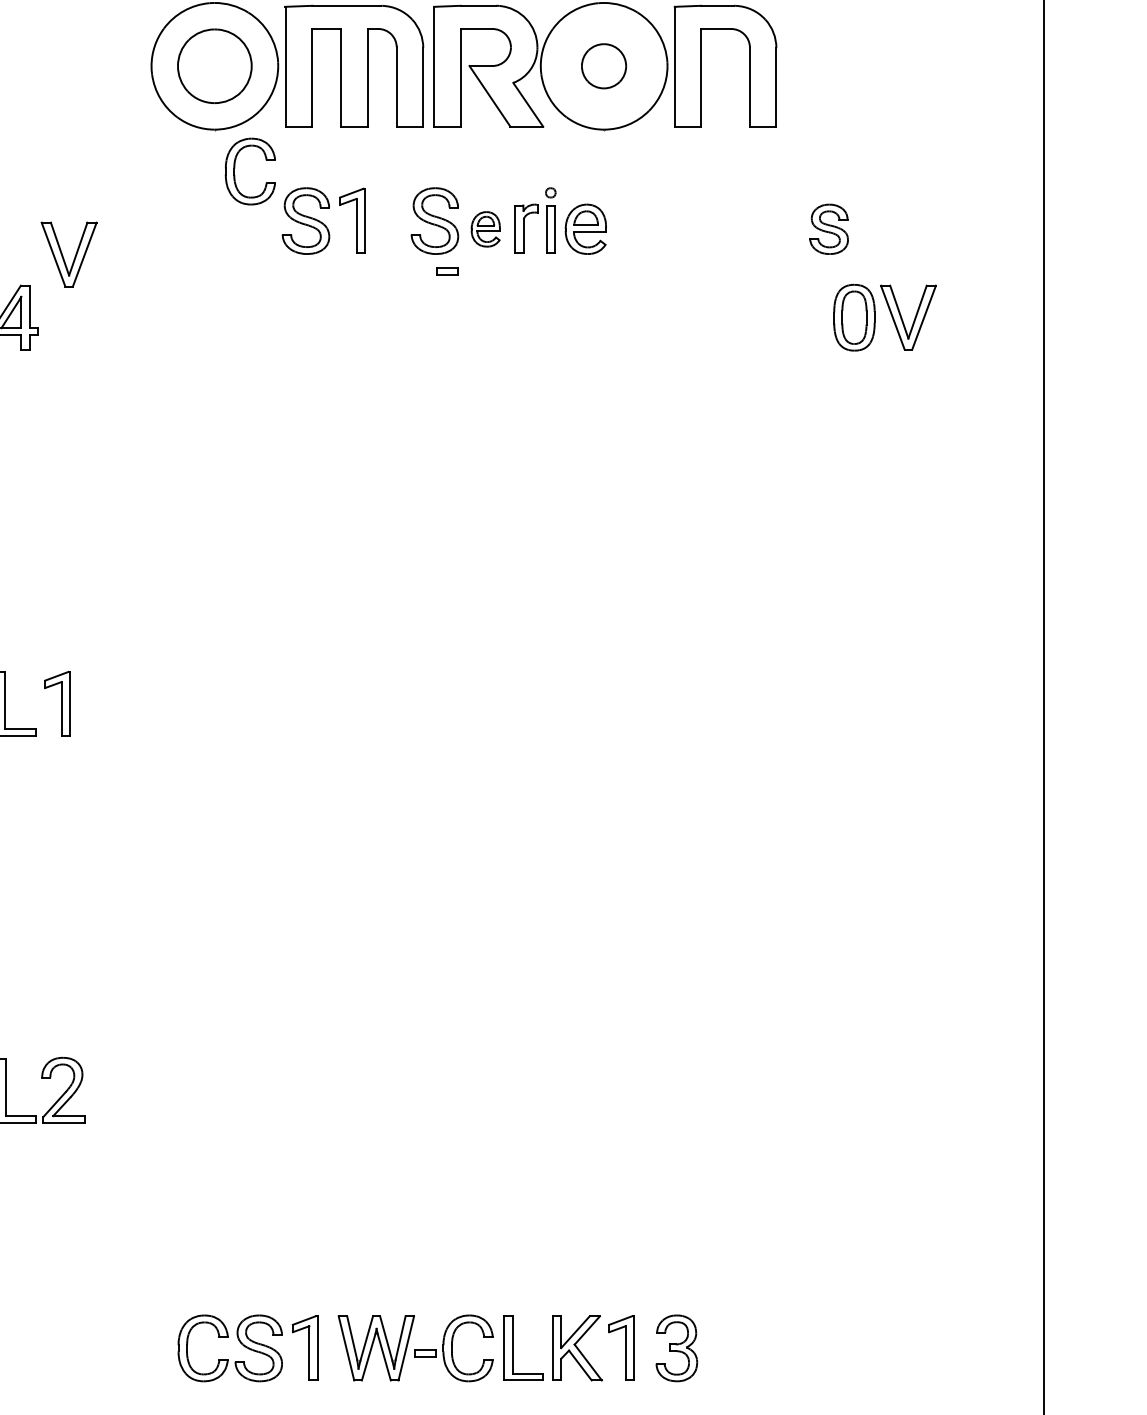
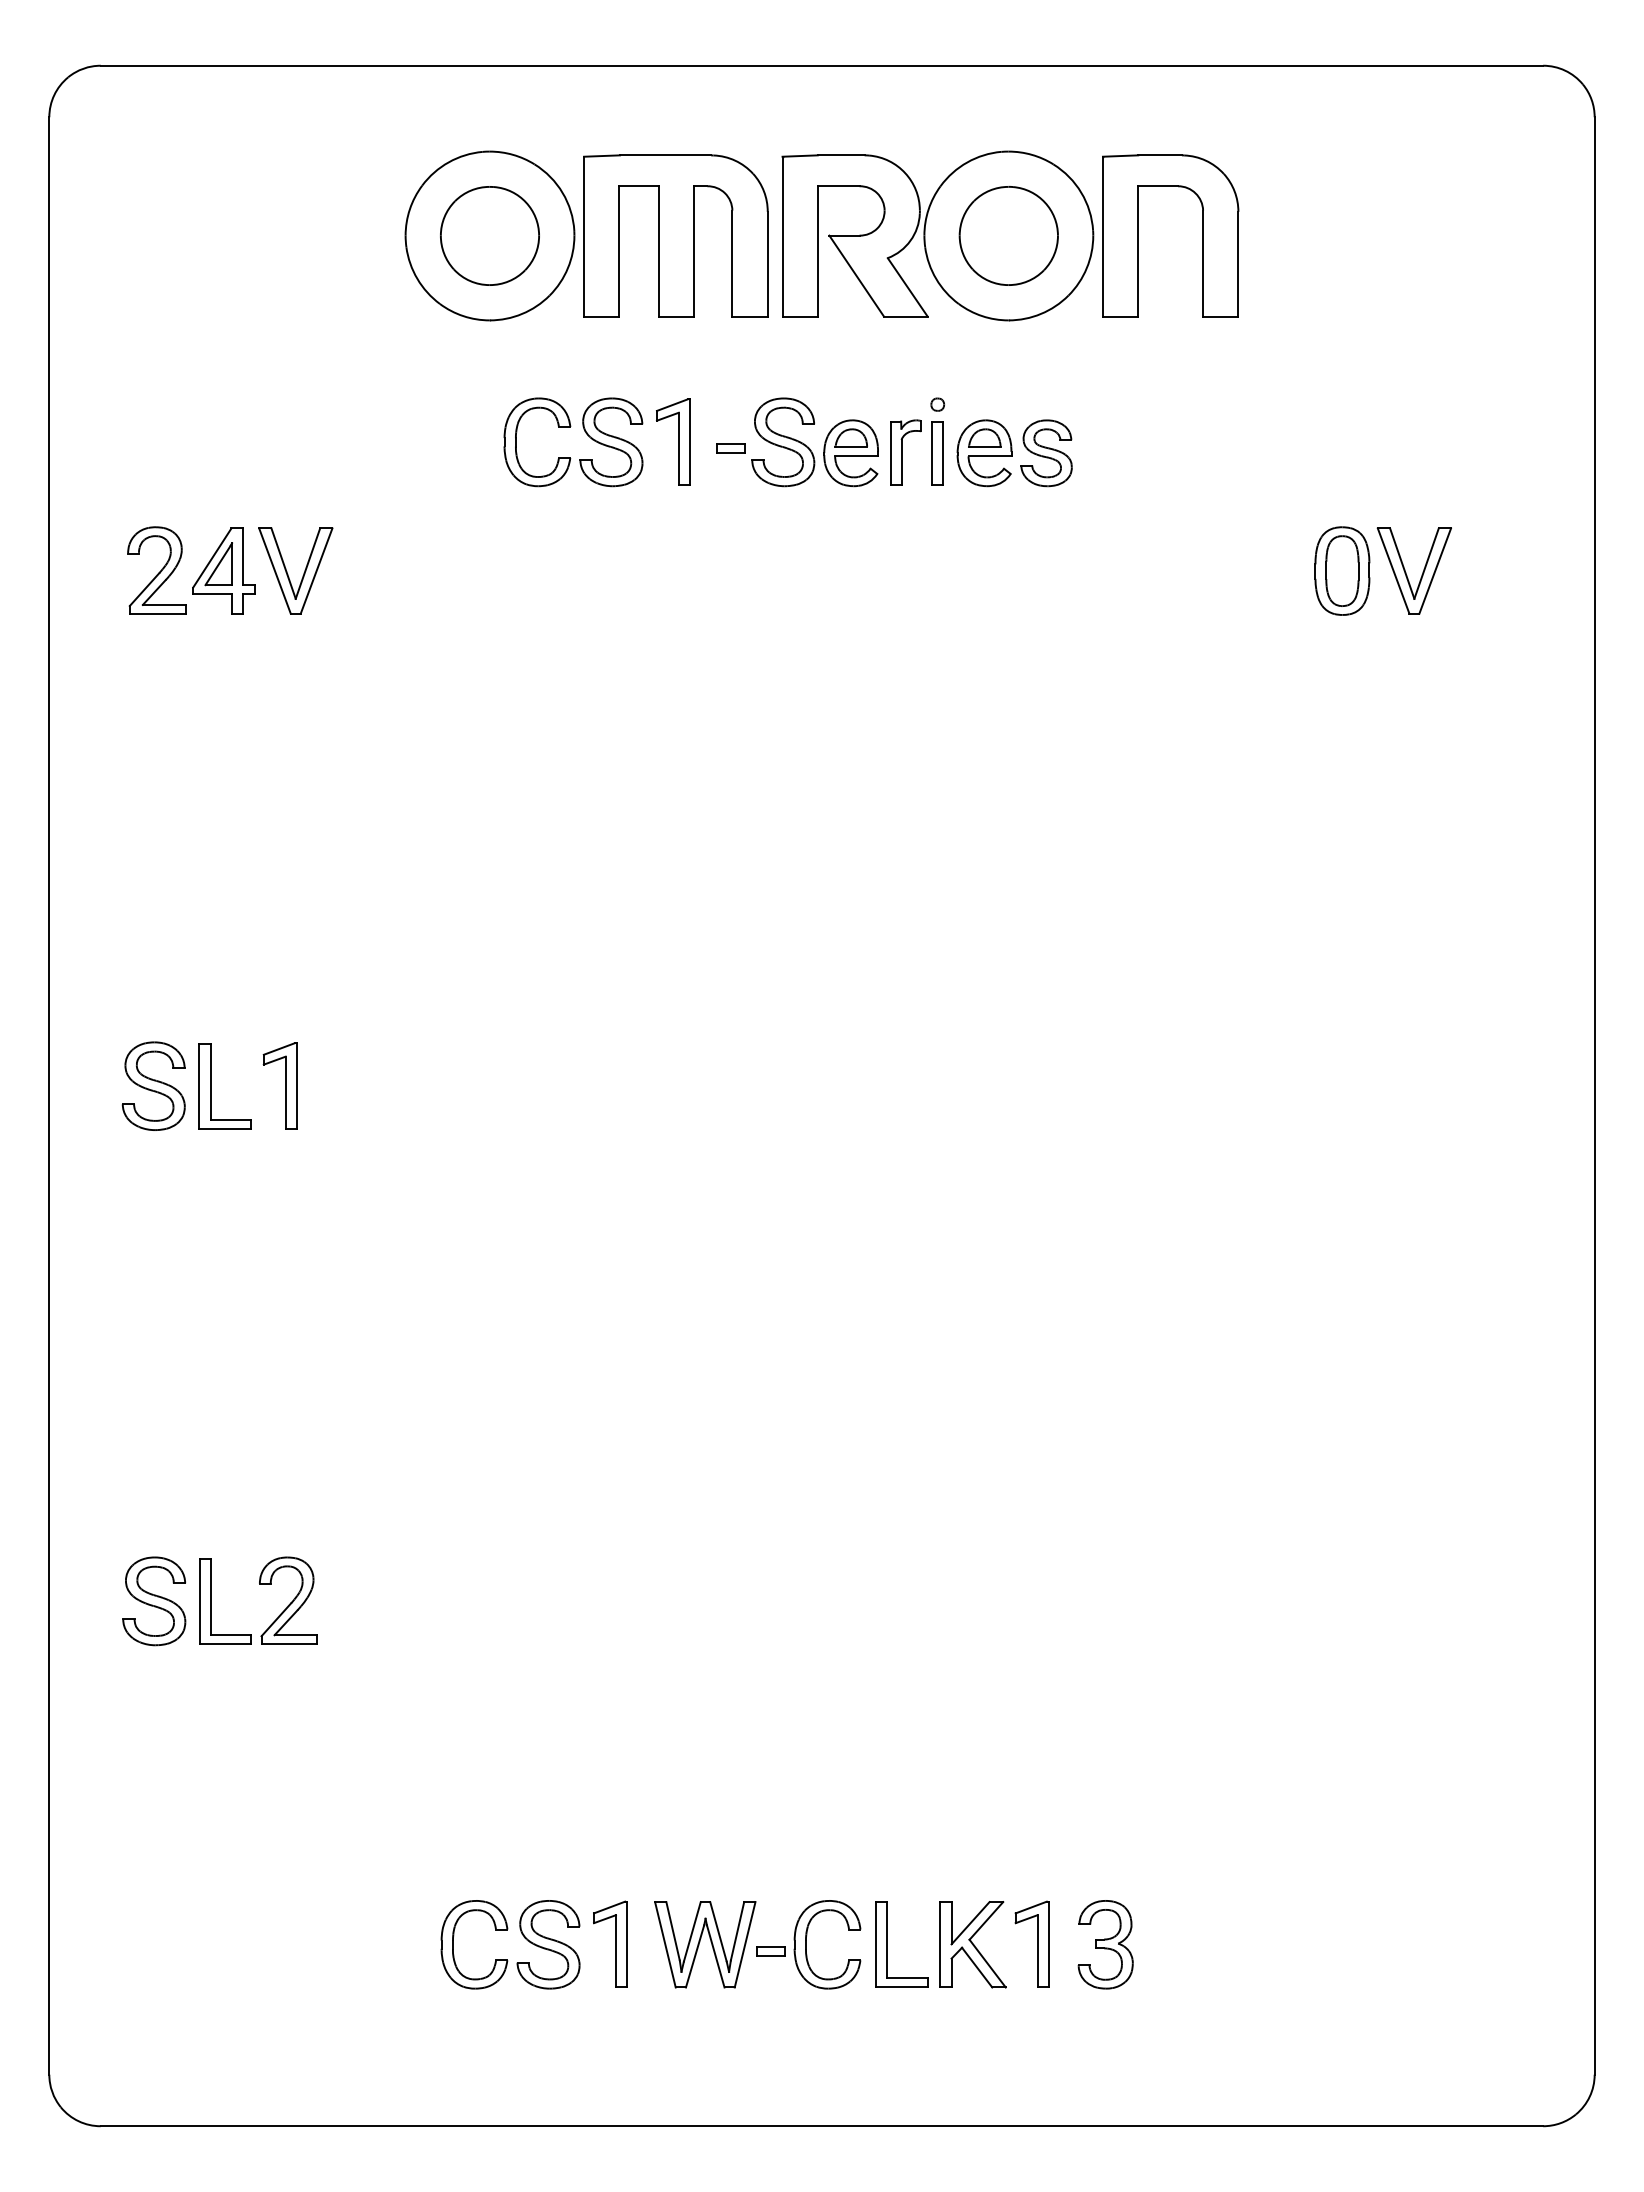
part: (603, 65) -> (1008, 235), size x1.67
part: (234, 171) -> (516, 442), moved
part: (485, 229) -> (850, 453), size x1.43
part: (828, 229) -> (1046, 453), moved
part: (62, 255) -> (287, 571), moved
part: (447, 271) -> (730, 448), moved

